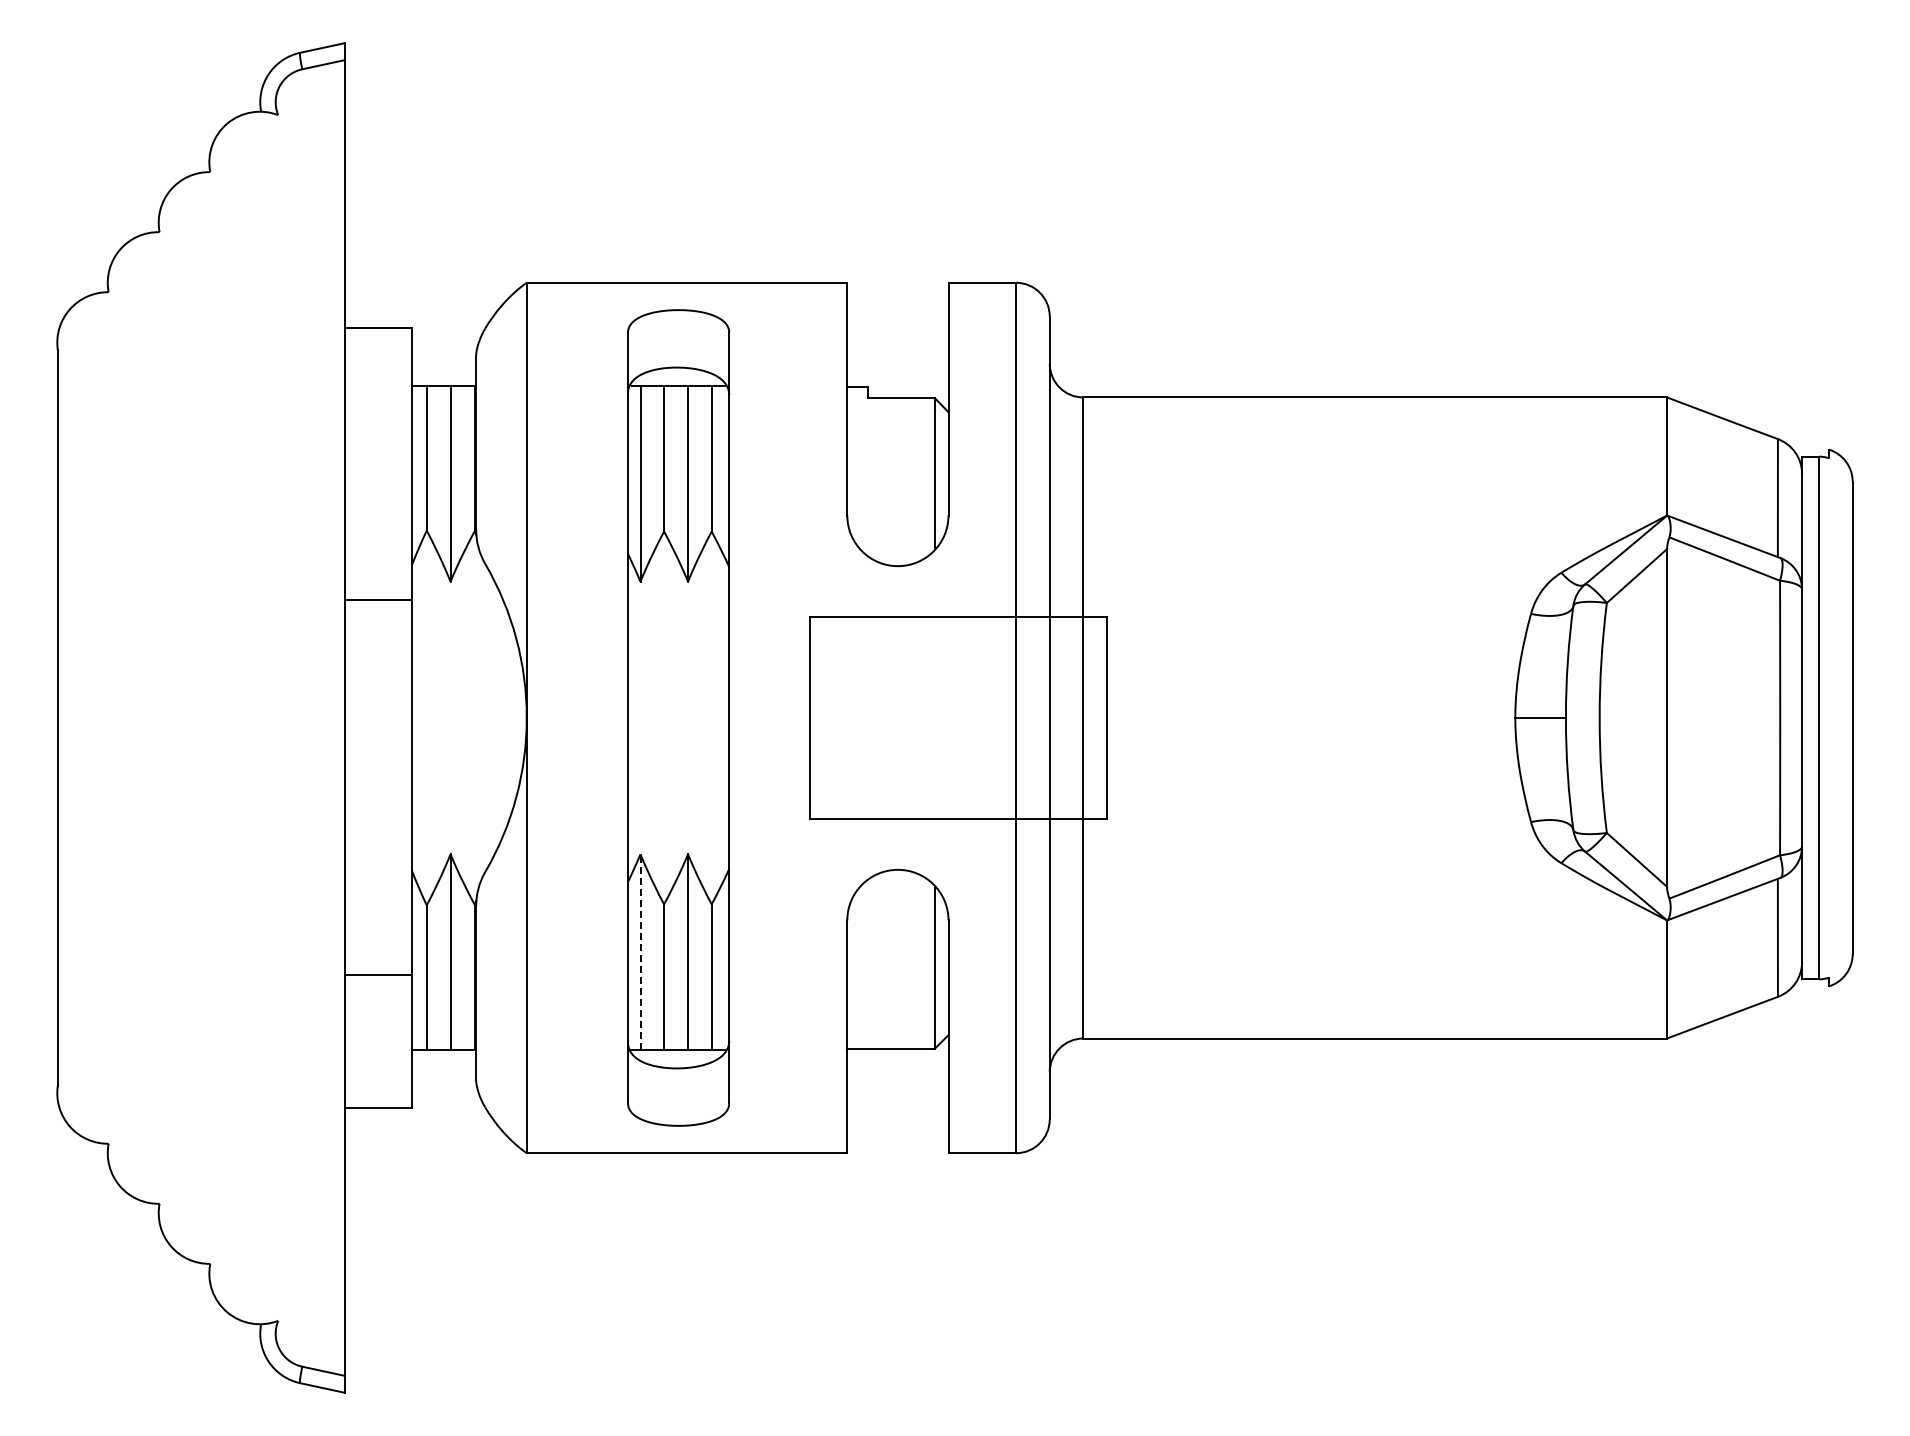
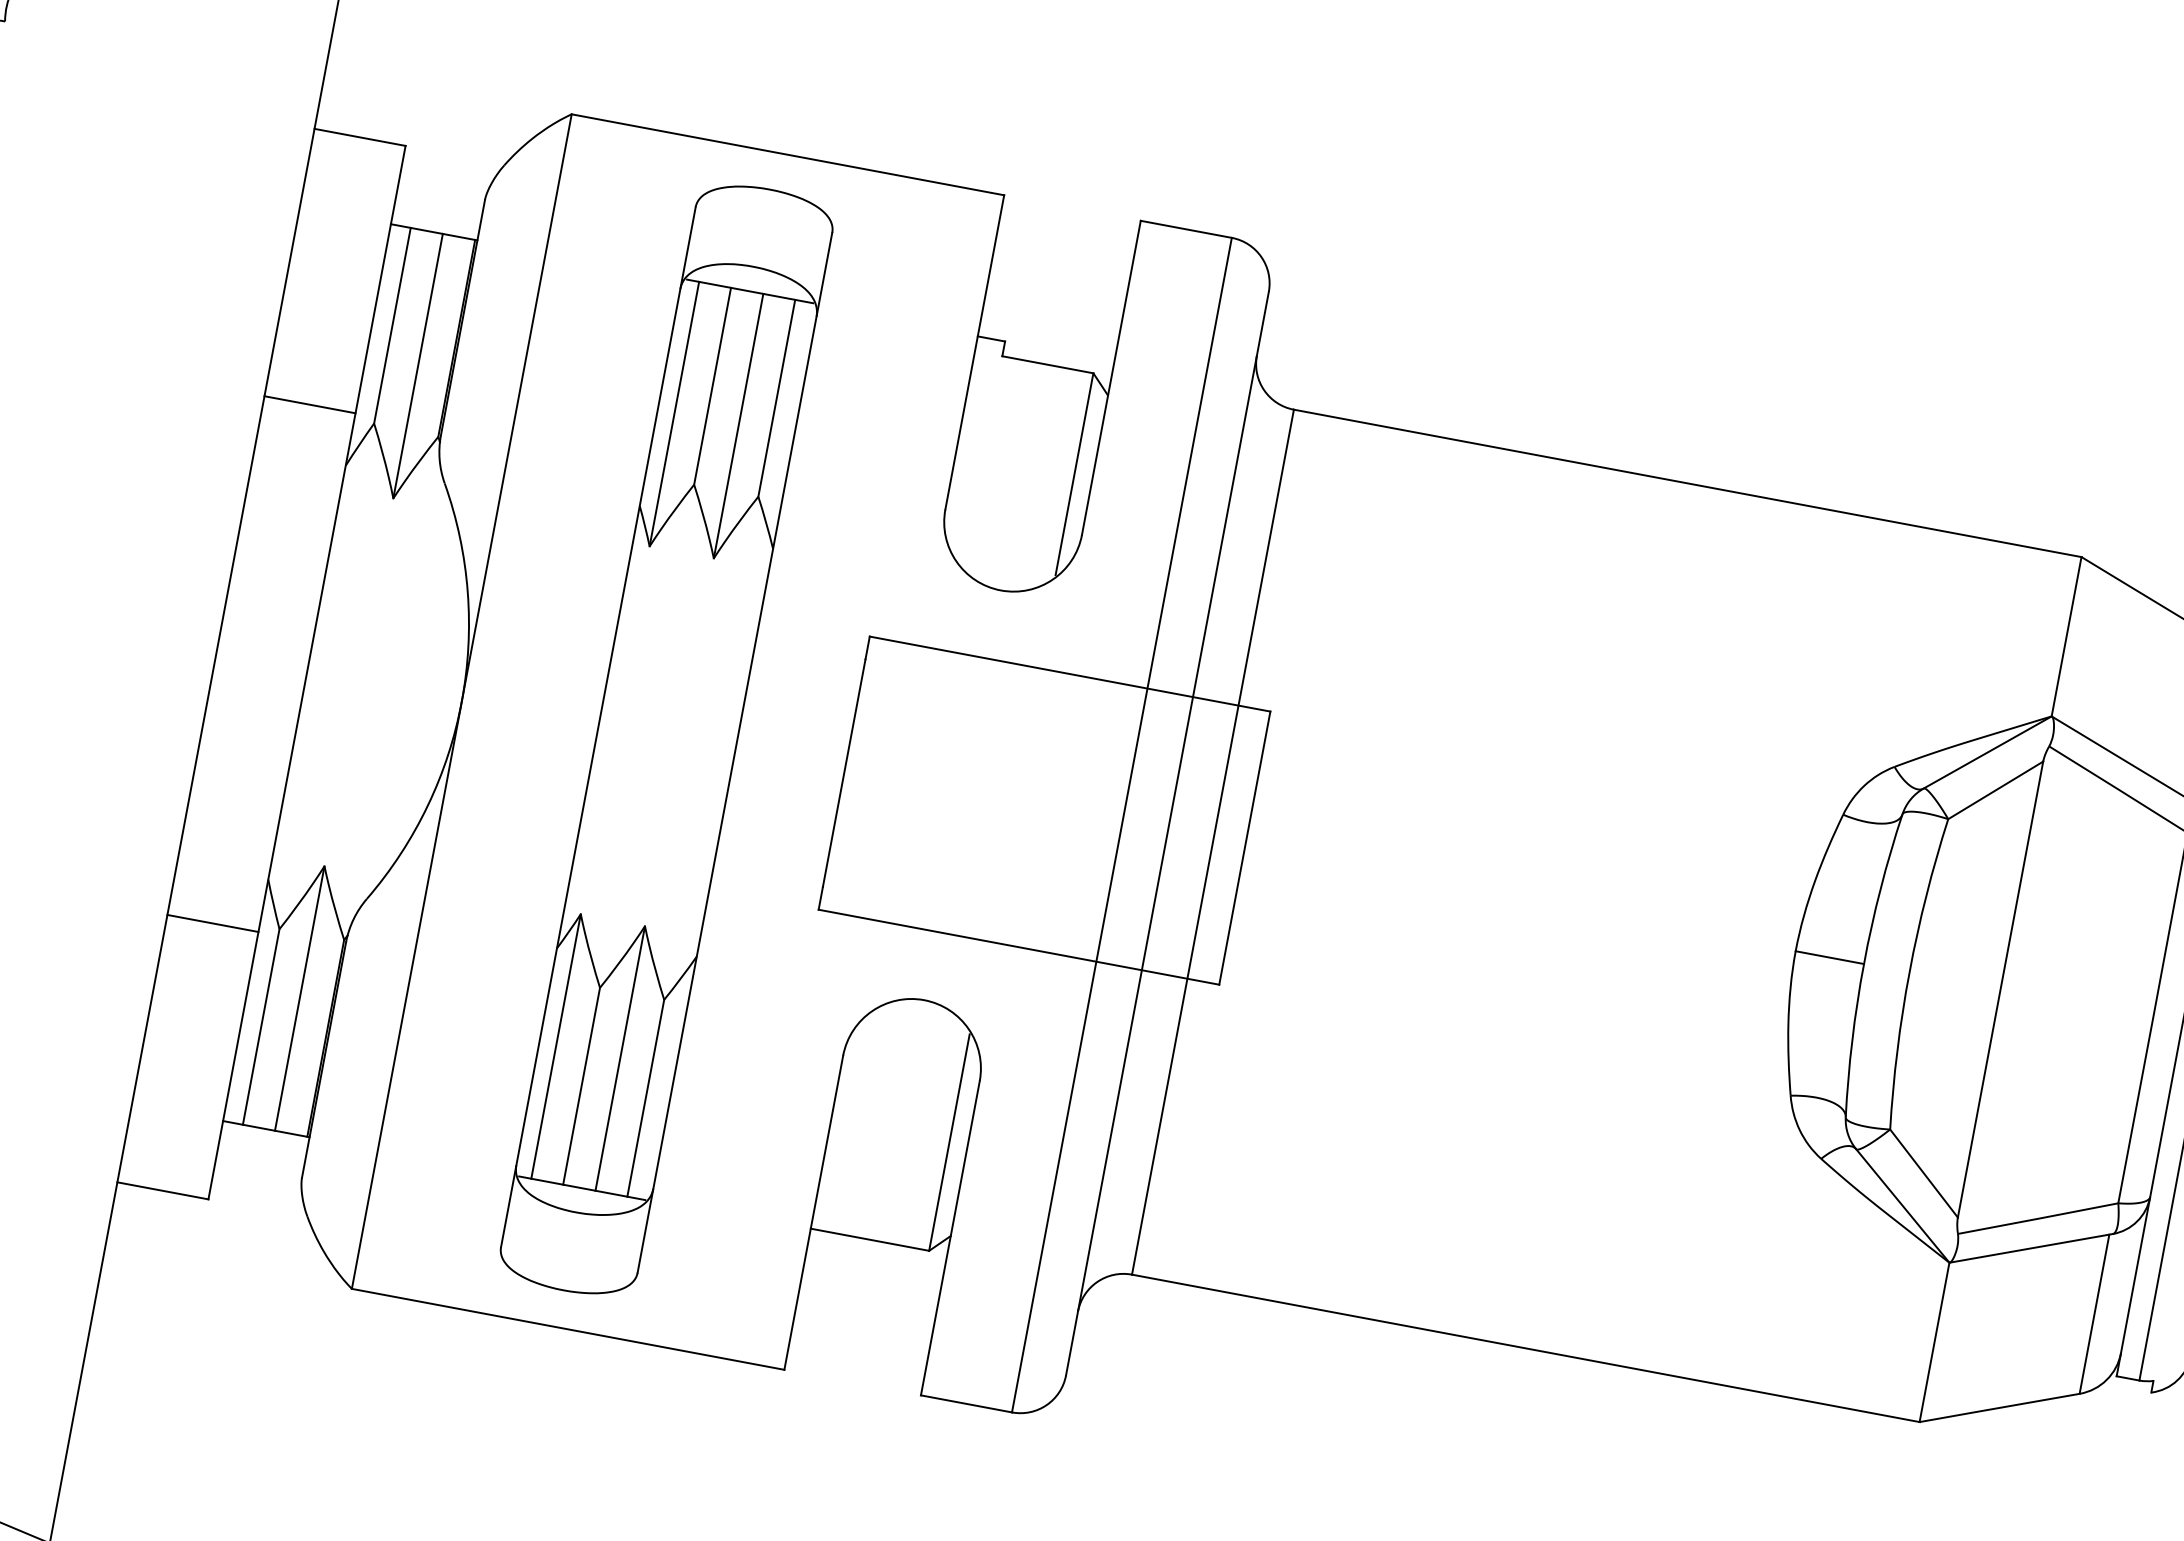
line: (378, 599) -> (310, 404), moved
line: (640, 951) -> (556, 1045), dashed -> solid
line: (378, 975) -> (213, 923), moved

